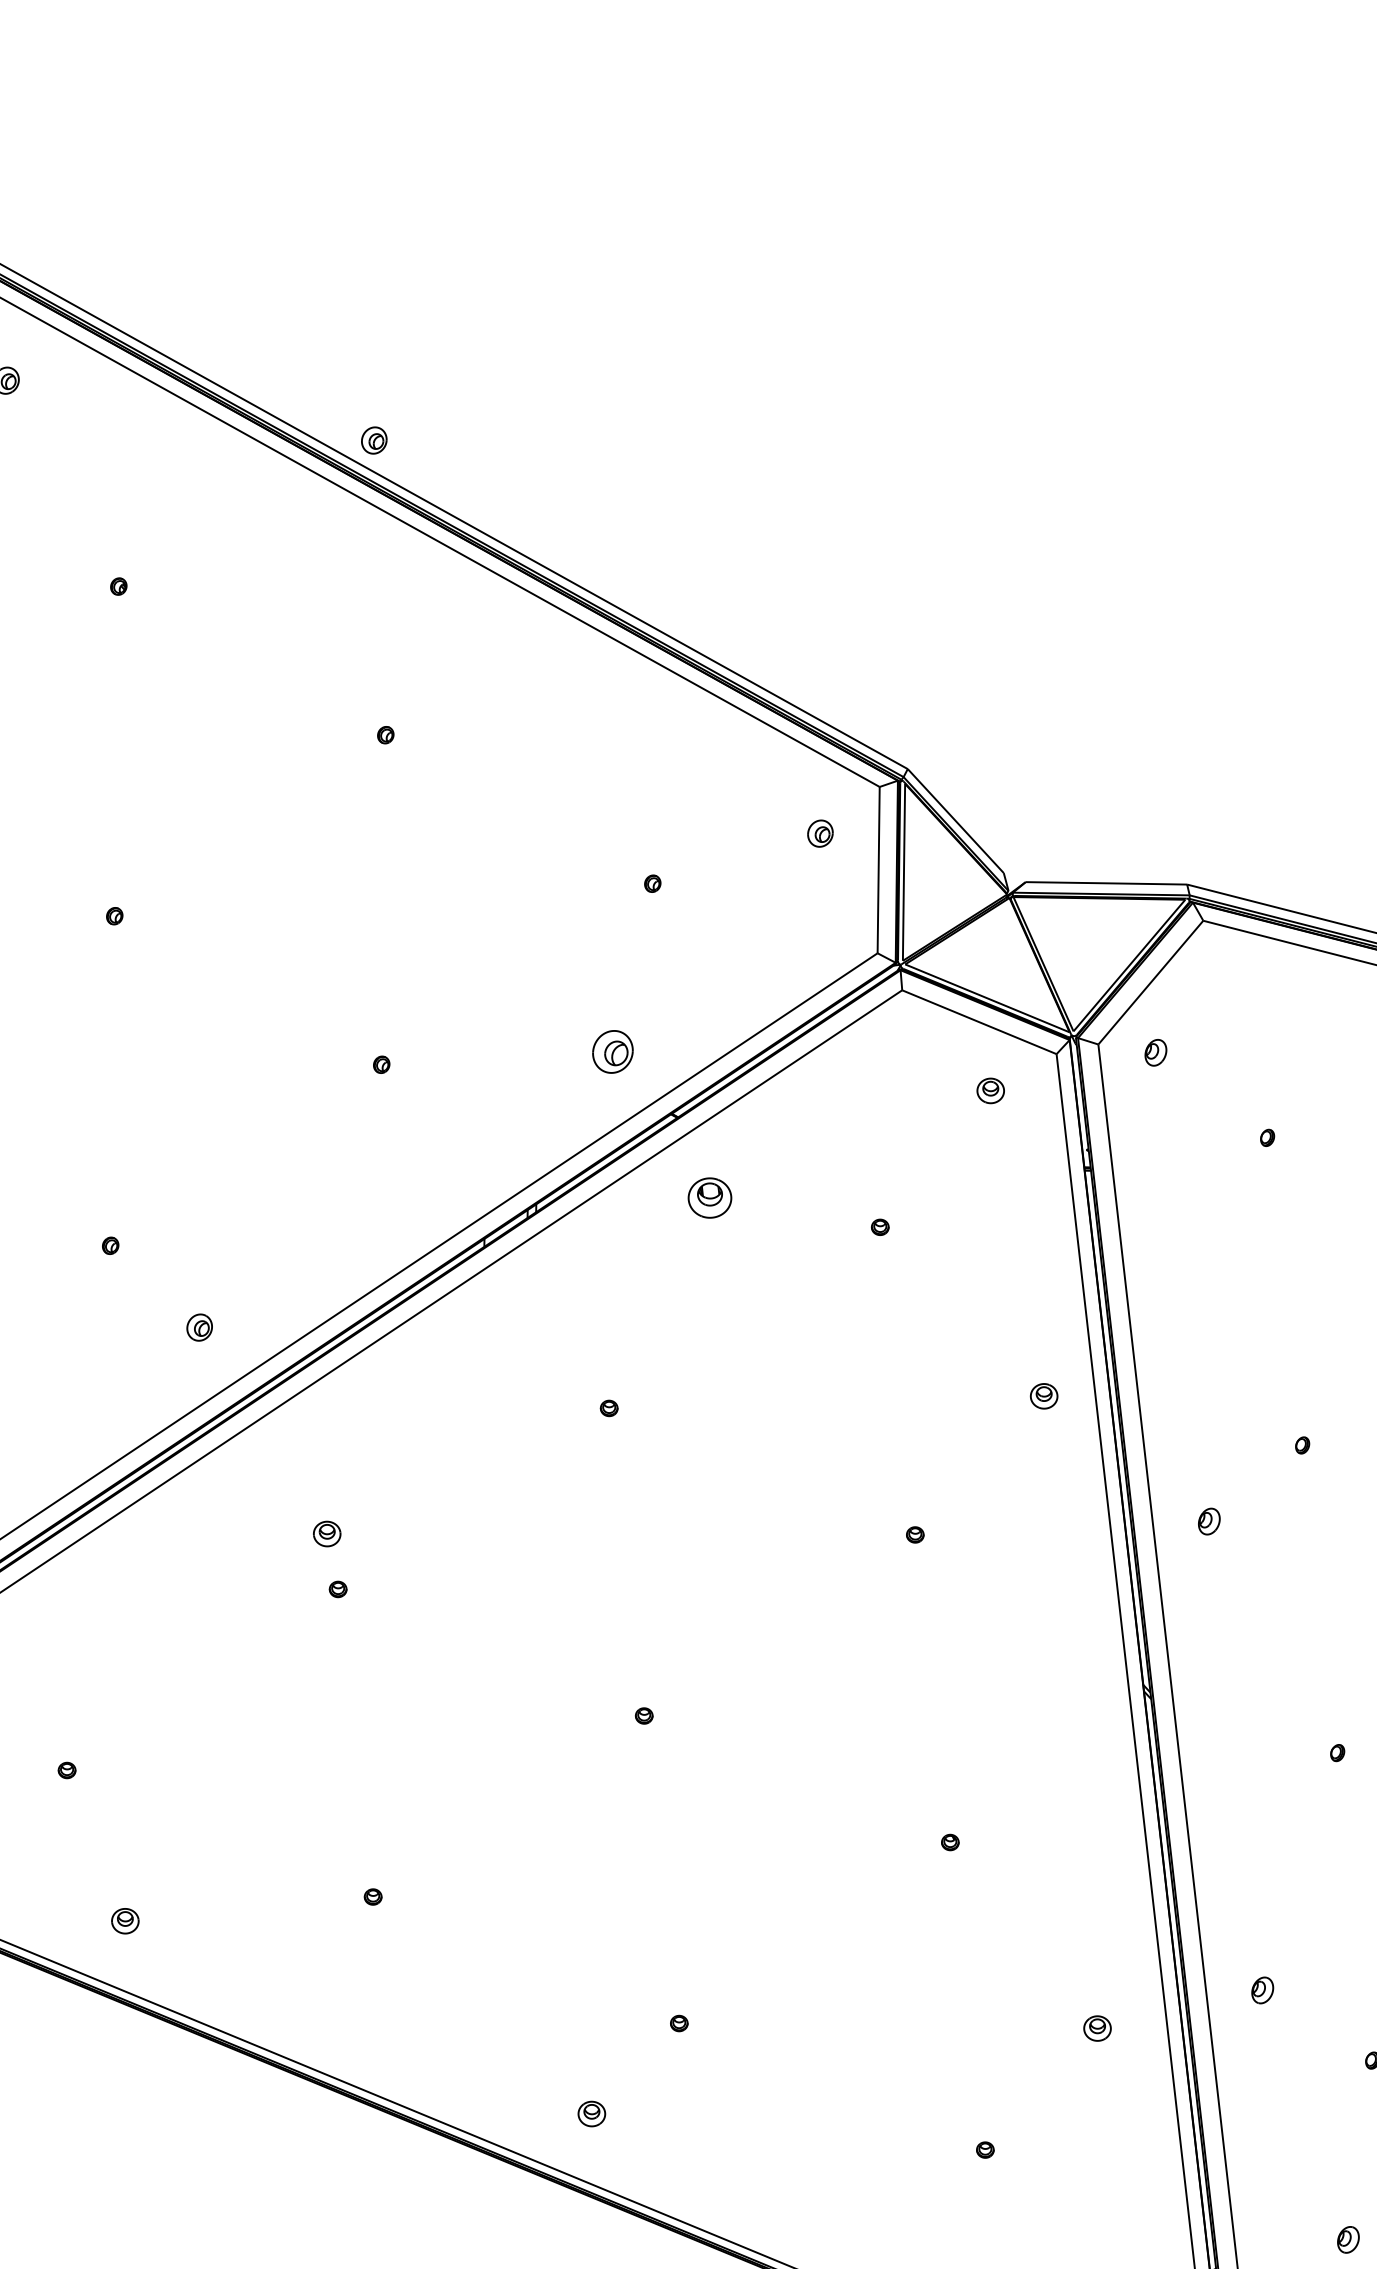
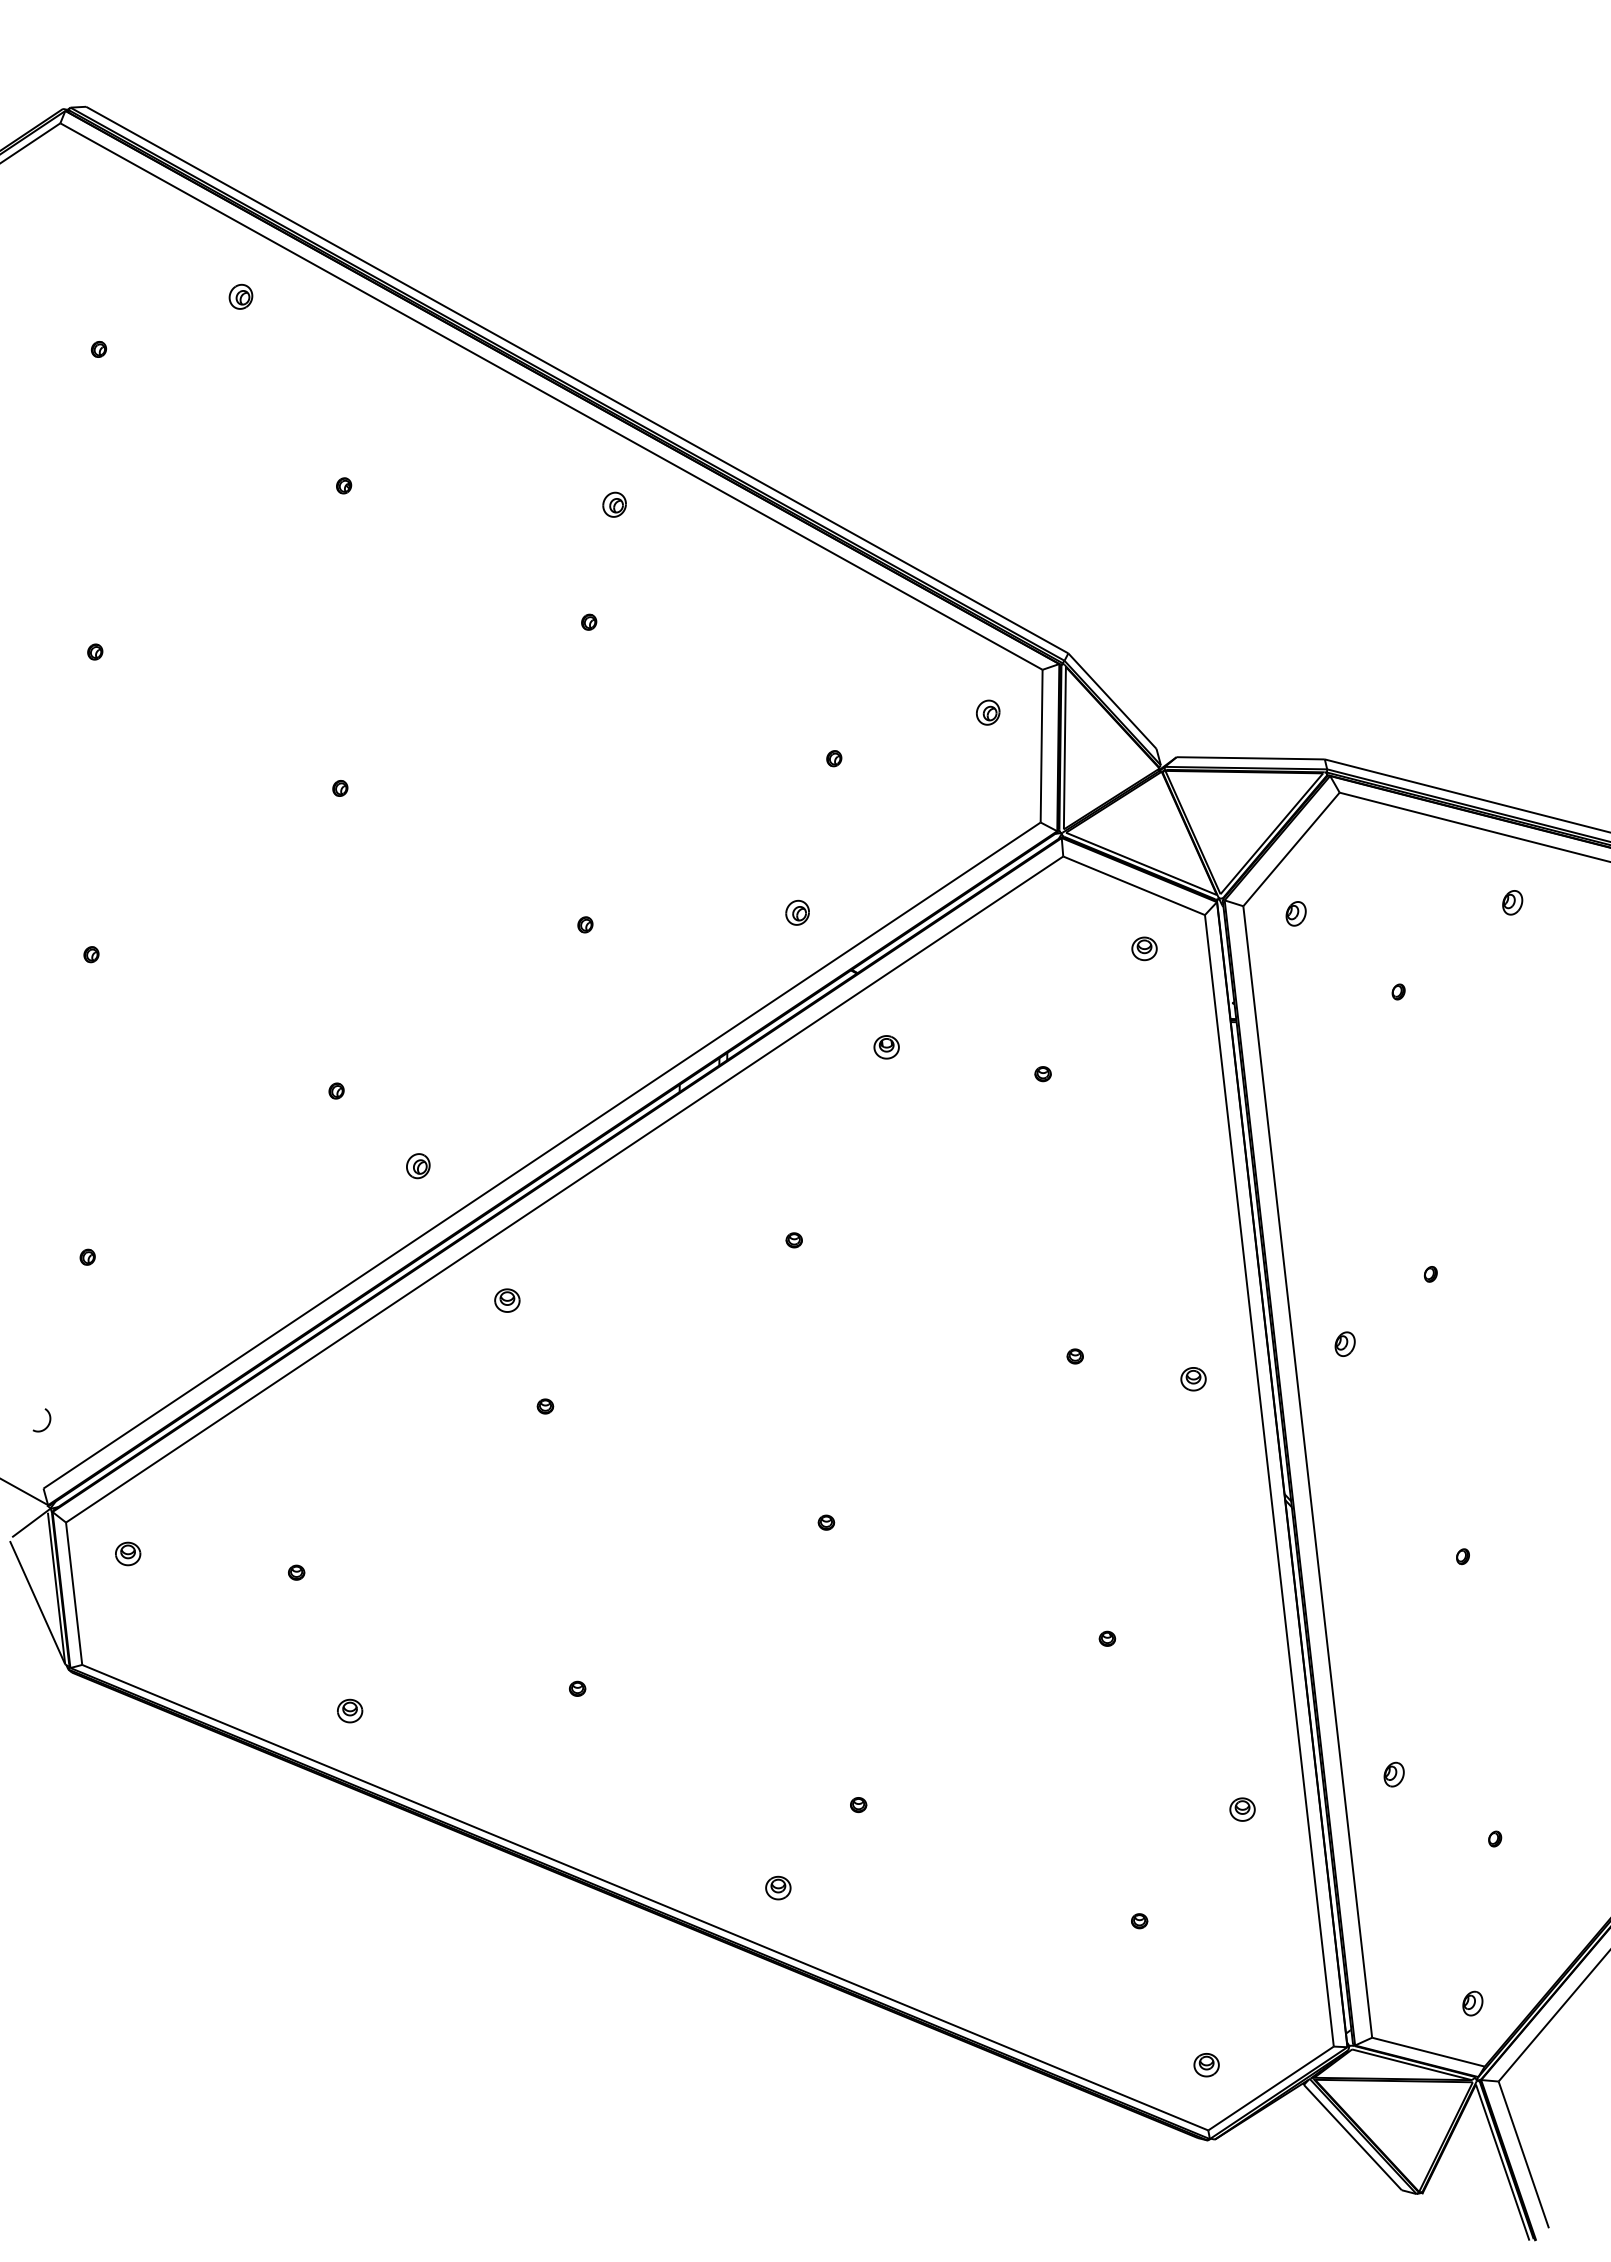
part: (374, 440) -> (614, 504), moved
part: (612, 1051) -> (797, 912), size x0.62
part: (709, 1198) -> (886, 1047), size x0.62
part: (1044, 1396) -> (1193, 1379), moved
part: (327, 1533) -> (507, 1300), moved

